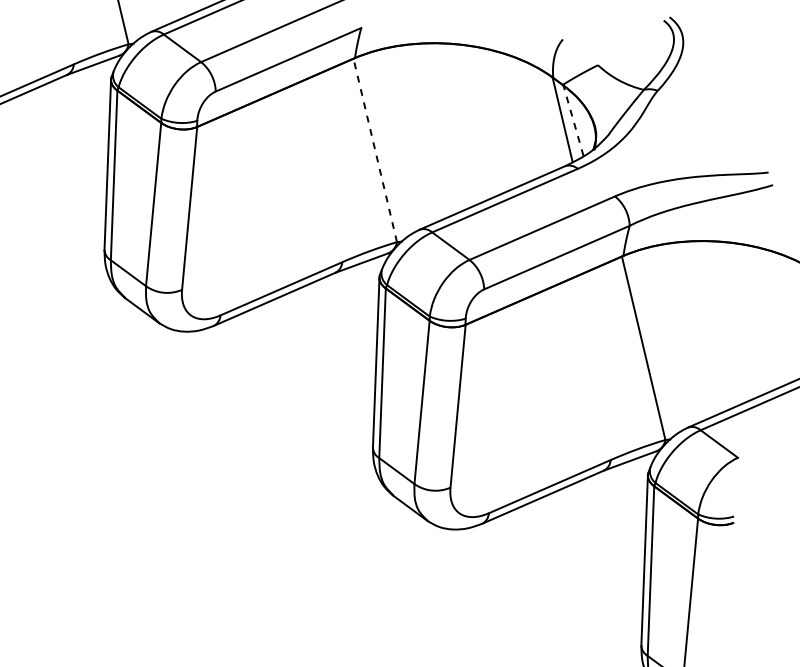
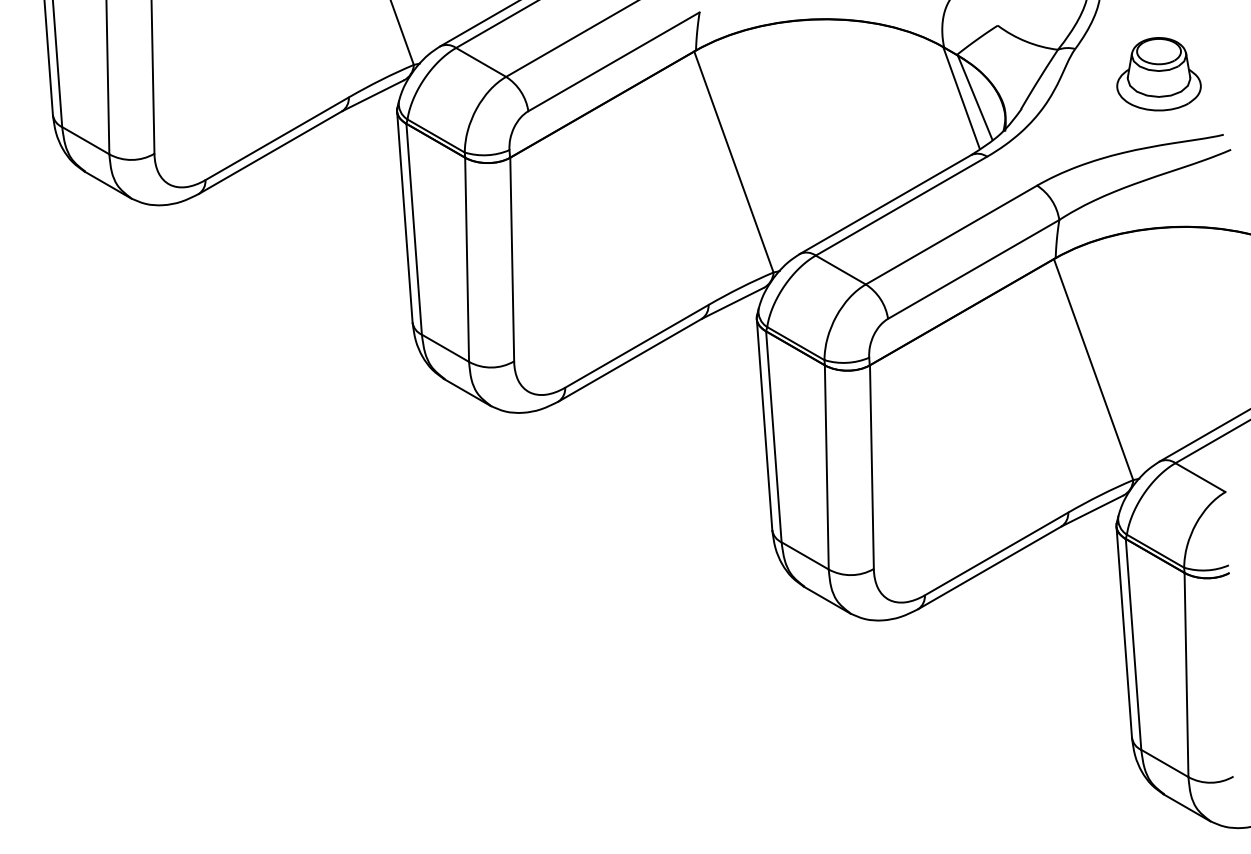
part: (721, 118) -> (1158, 74), added
line: (573, 120) -> (975, 97), dashed -> solid
line: (374, 149) -> (733, 161), dashed -> solid

